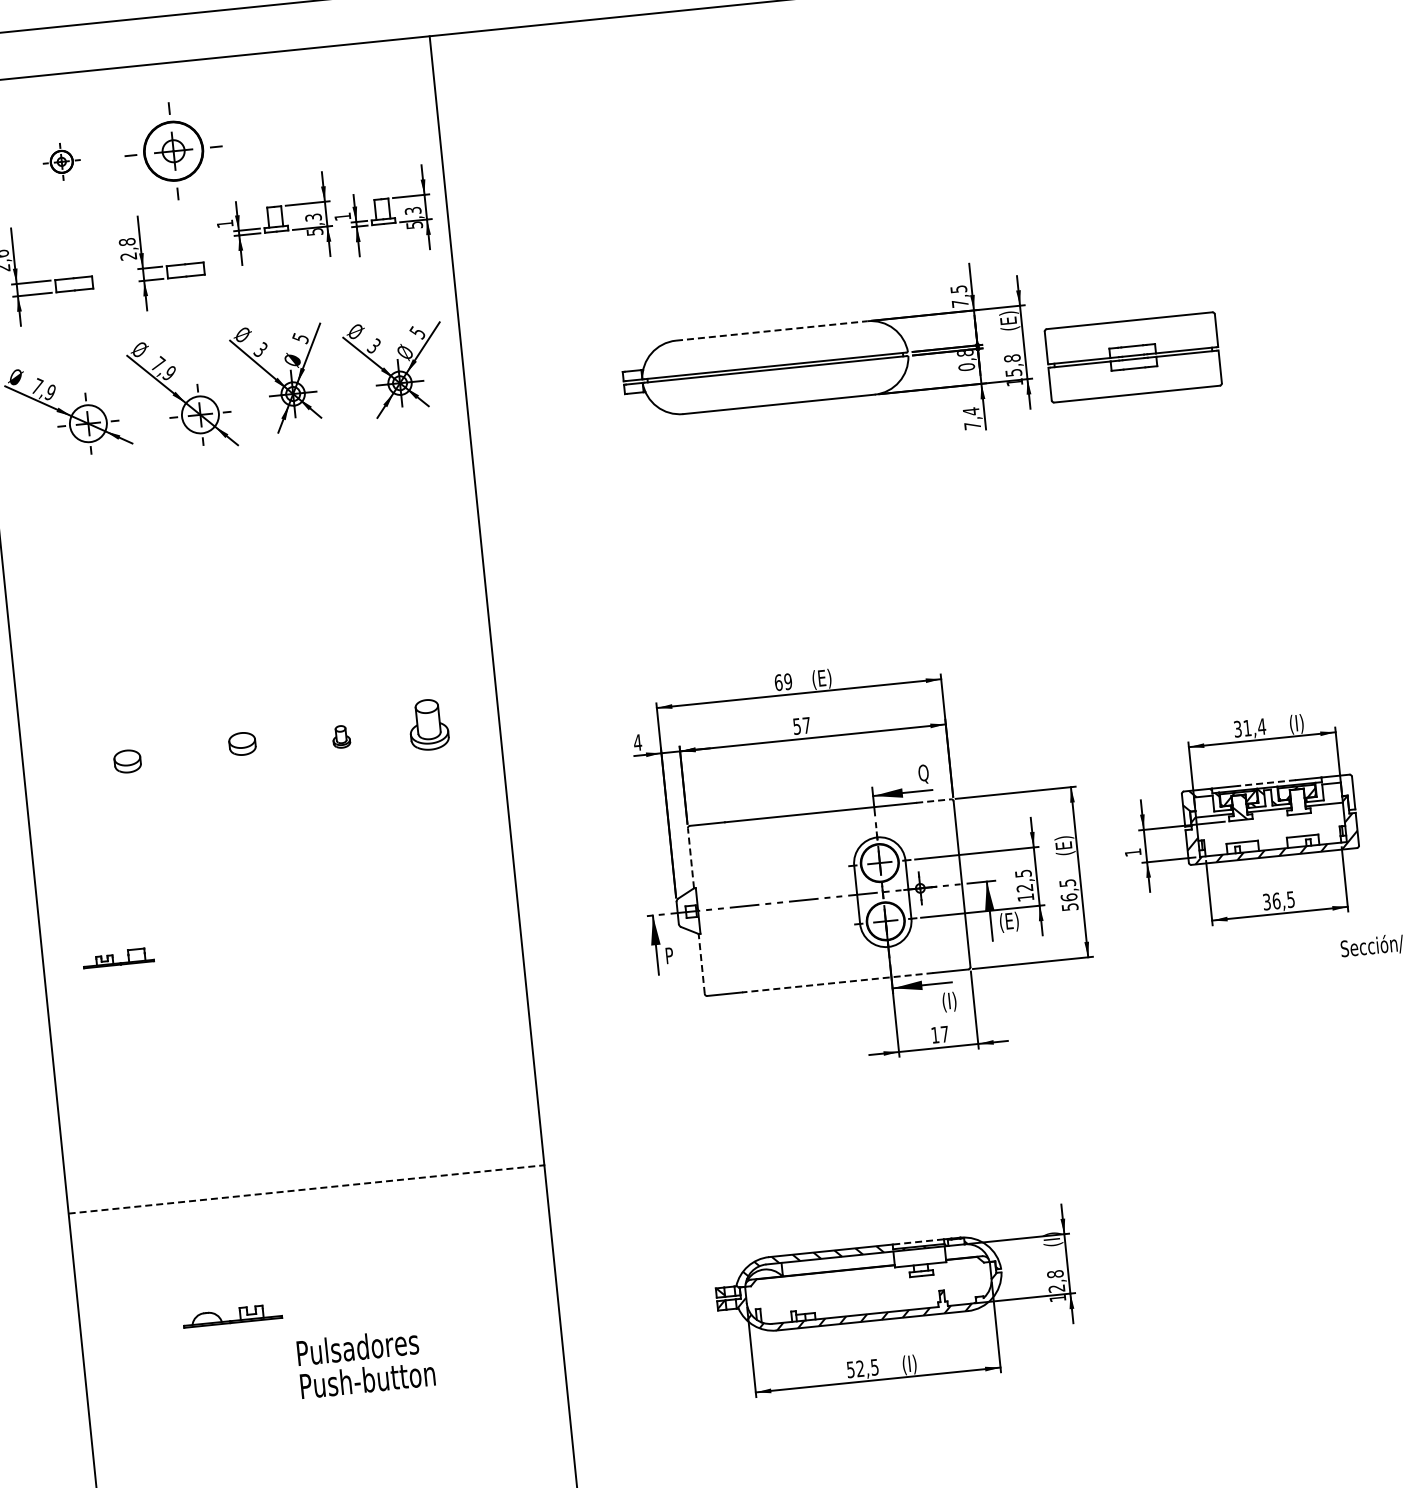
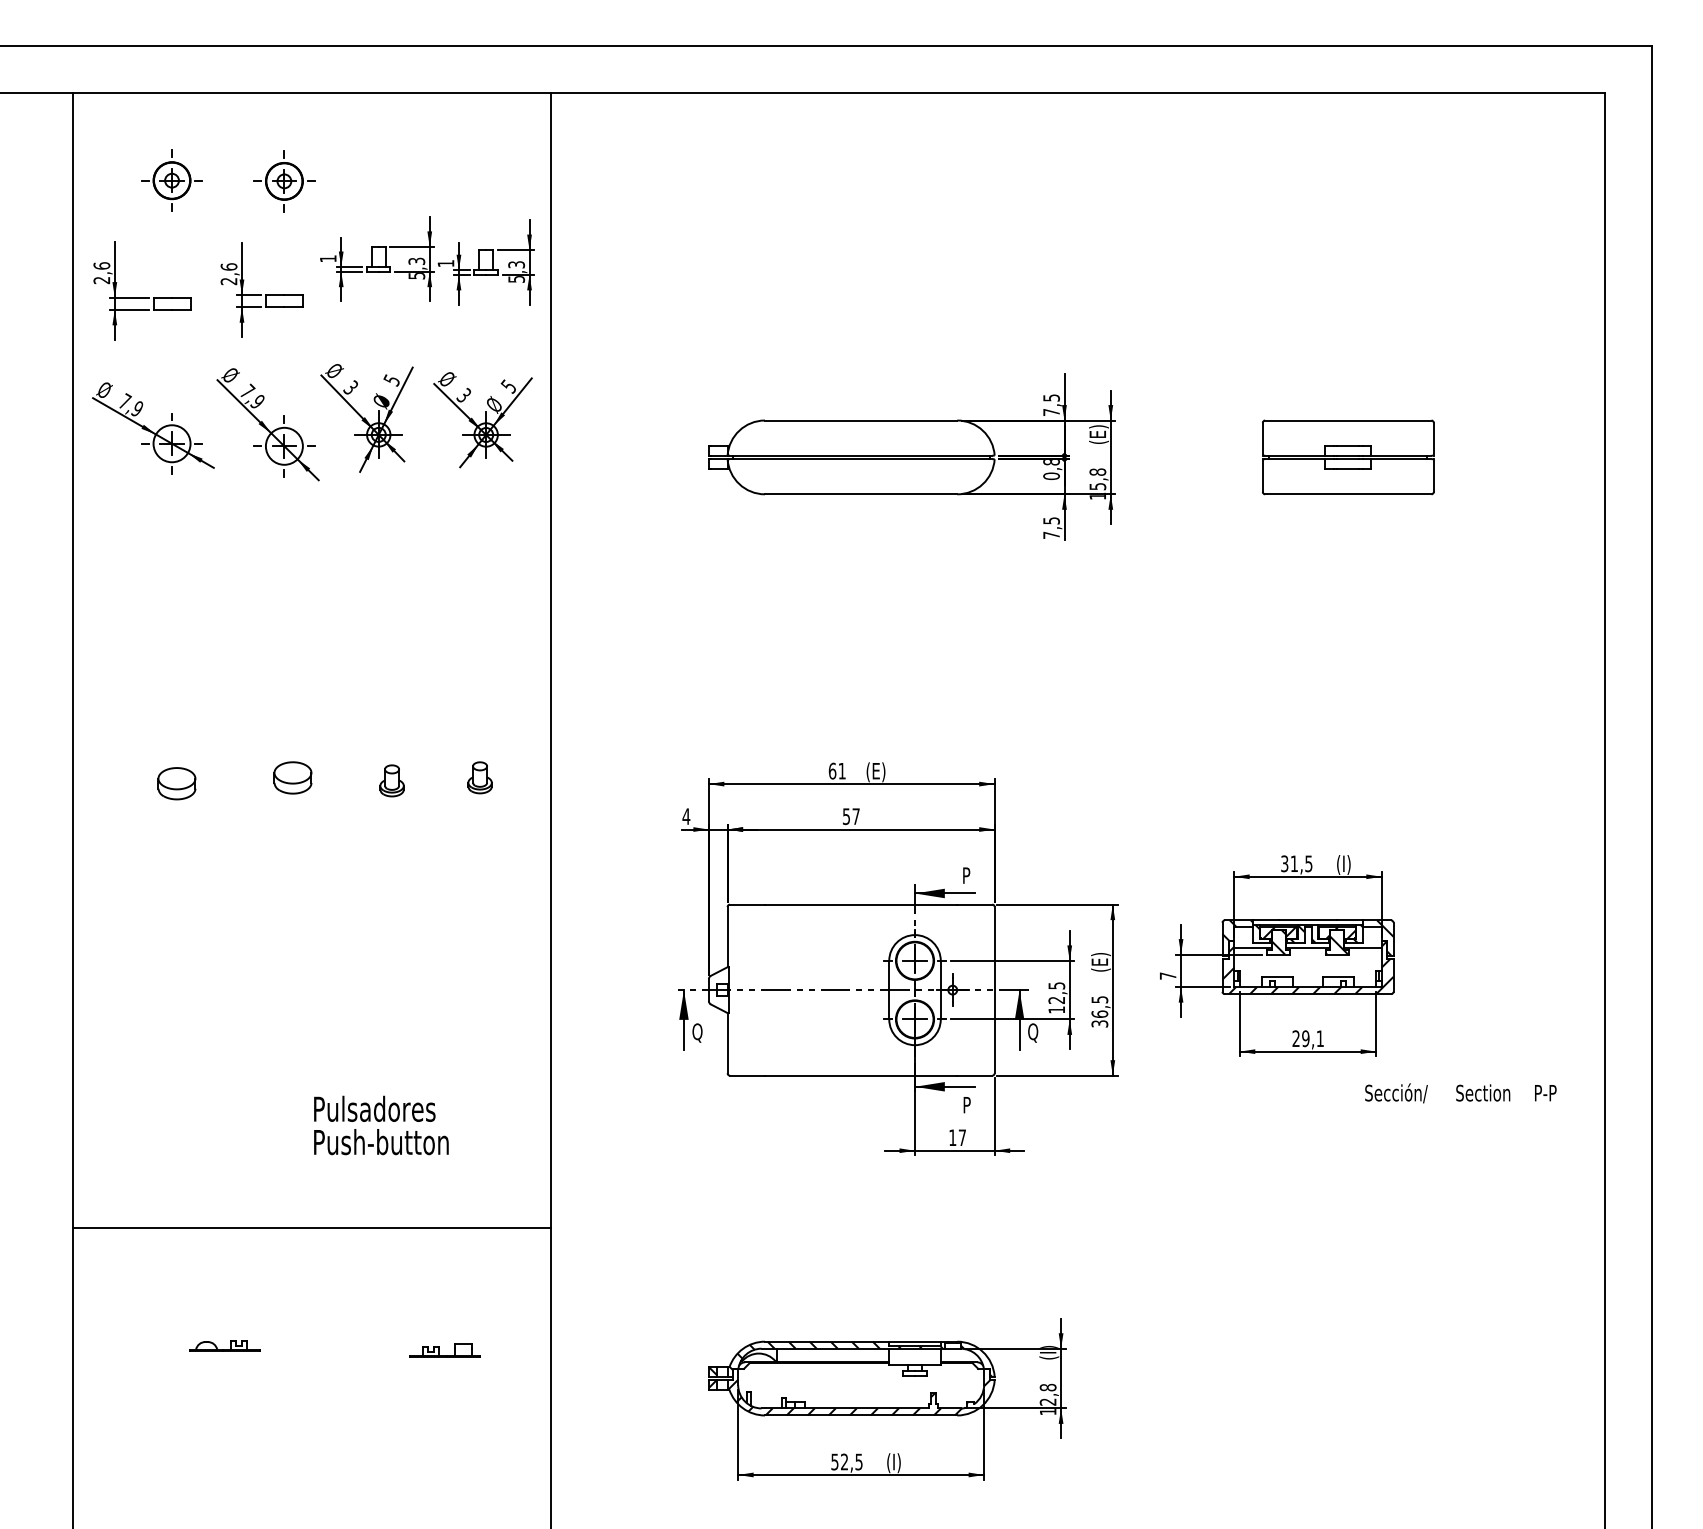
part: (173, 151) -> (284, 181), size x0.62
part: (61, 161) -> (171, 180), size x1.67
text: (126, 241) -> (228, 266), 2,8 -> 2,6
line: (771, 330) -> (861, 420), dashed -> solid
part: (1133, 357) -> (1348, 457), moved
text: (971, 411) -> (1051, 520), 7,4 -> 7,5
text: (787, 681) -> (841, 770), 69 -> 61
part: (428, 724) -> (479, 777), size x0.62
text: (1261, 726) -> (1308, 863), 31,4 -> 31,5
part: (340, 736) -> (391, 780), size x1.43
part: (241, 743) -> (292, 777), size x1.43
part: (127, 761) -> (176, 783), size x1.43
text: (923, 773) -> (967, 876), Q -> P
line: (1266, 783) -> (1307, 920), dashed -> solid
hatch: (1333, 793) -> (1373, 937), added
line: (933, 800) -> (974, 904), dashed -> solid
hatch: (1297, 805) -> (1336, 945), added
text: (1133, 852) -> (1168, 975), 1 -> 7
line: (690, 857) -> (727, 936), dashed -> solid
text: (1278, 900) -> (1307, 1038), 36,5 -> 29,1
text: (1069, 906) -> (1099, 1023), 56,5 -> 36,5
text: (1008, 921) -> (1037, 1032), (E) -> Q
text: (670, 956) -> (697, 1032), P -> Q
part: (118, 958) -> (444, 1350), moved
line: (701, 963) -> (727, 1042), dashed -> solid
line: (837, 982) -> (860, 1075), dashed -> solid
text: (949, 1002) -> (970, 1106), (I) -> P
line: (307, 1189) -> (312, 1227), dashed -> solid
line: (918, 1241) -> (915, 1341), dashed -> solid
part: (231, 1315) -> (224, 1345), size x0.71
text: (366, 1363) -> (381, 1125), moved

